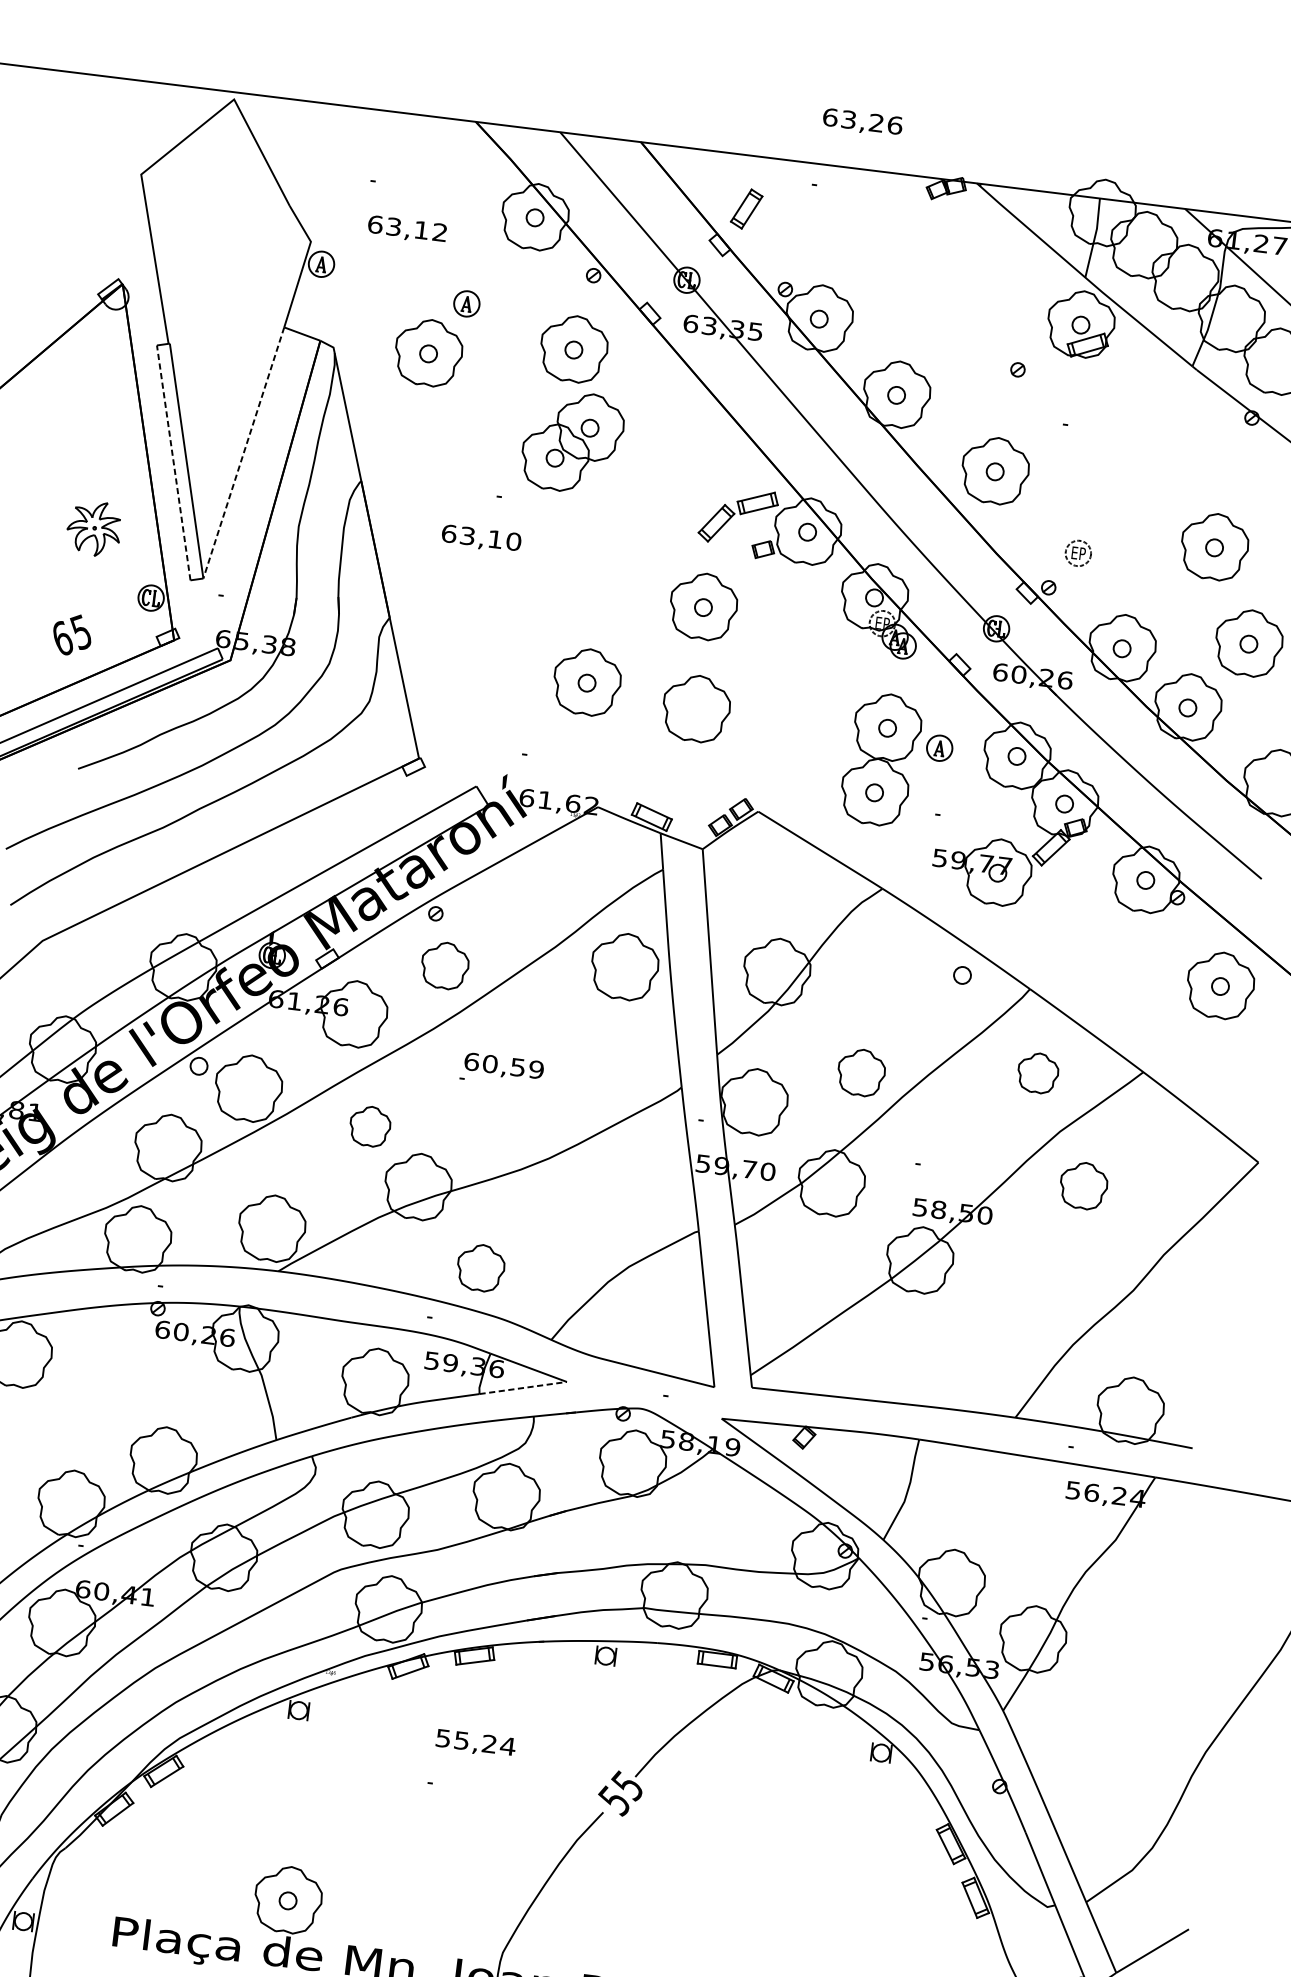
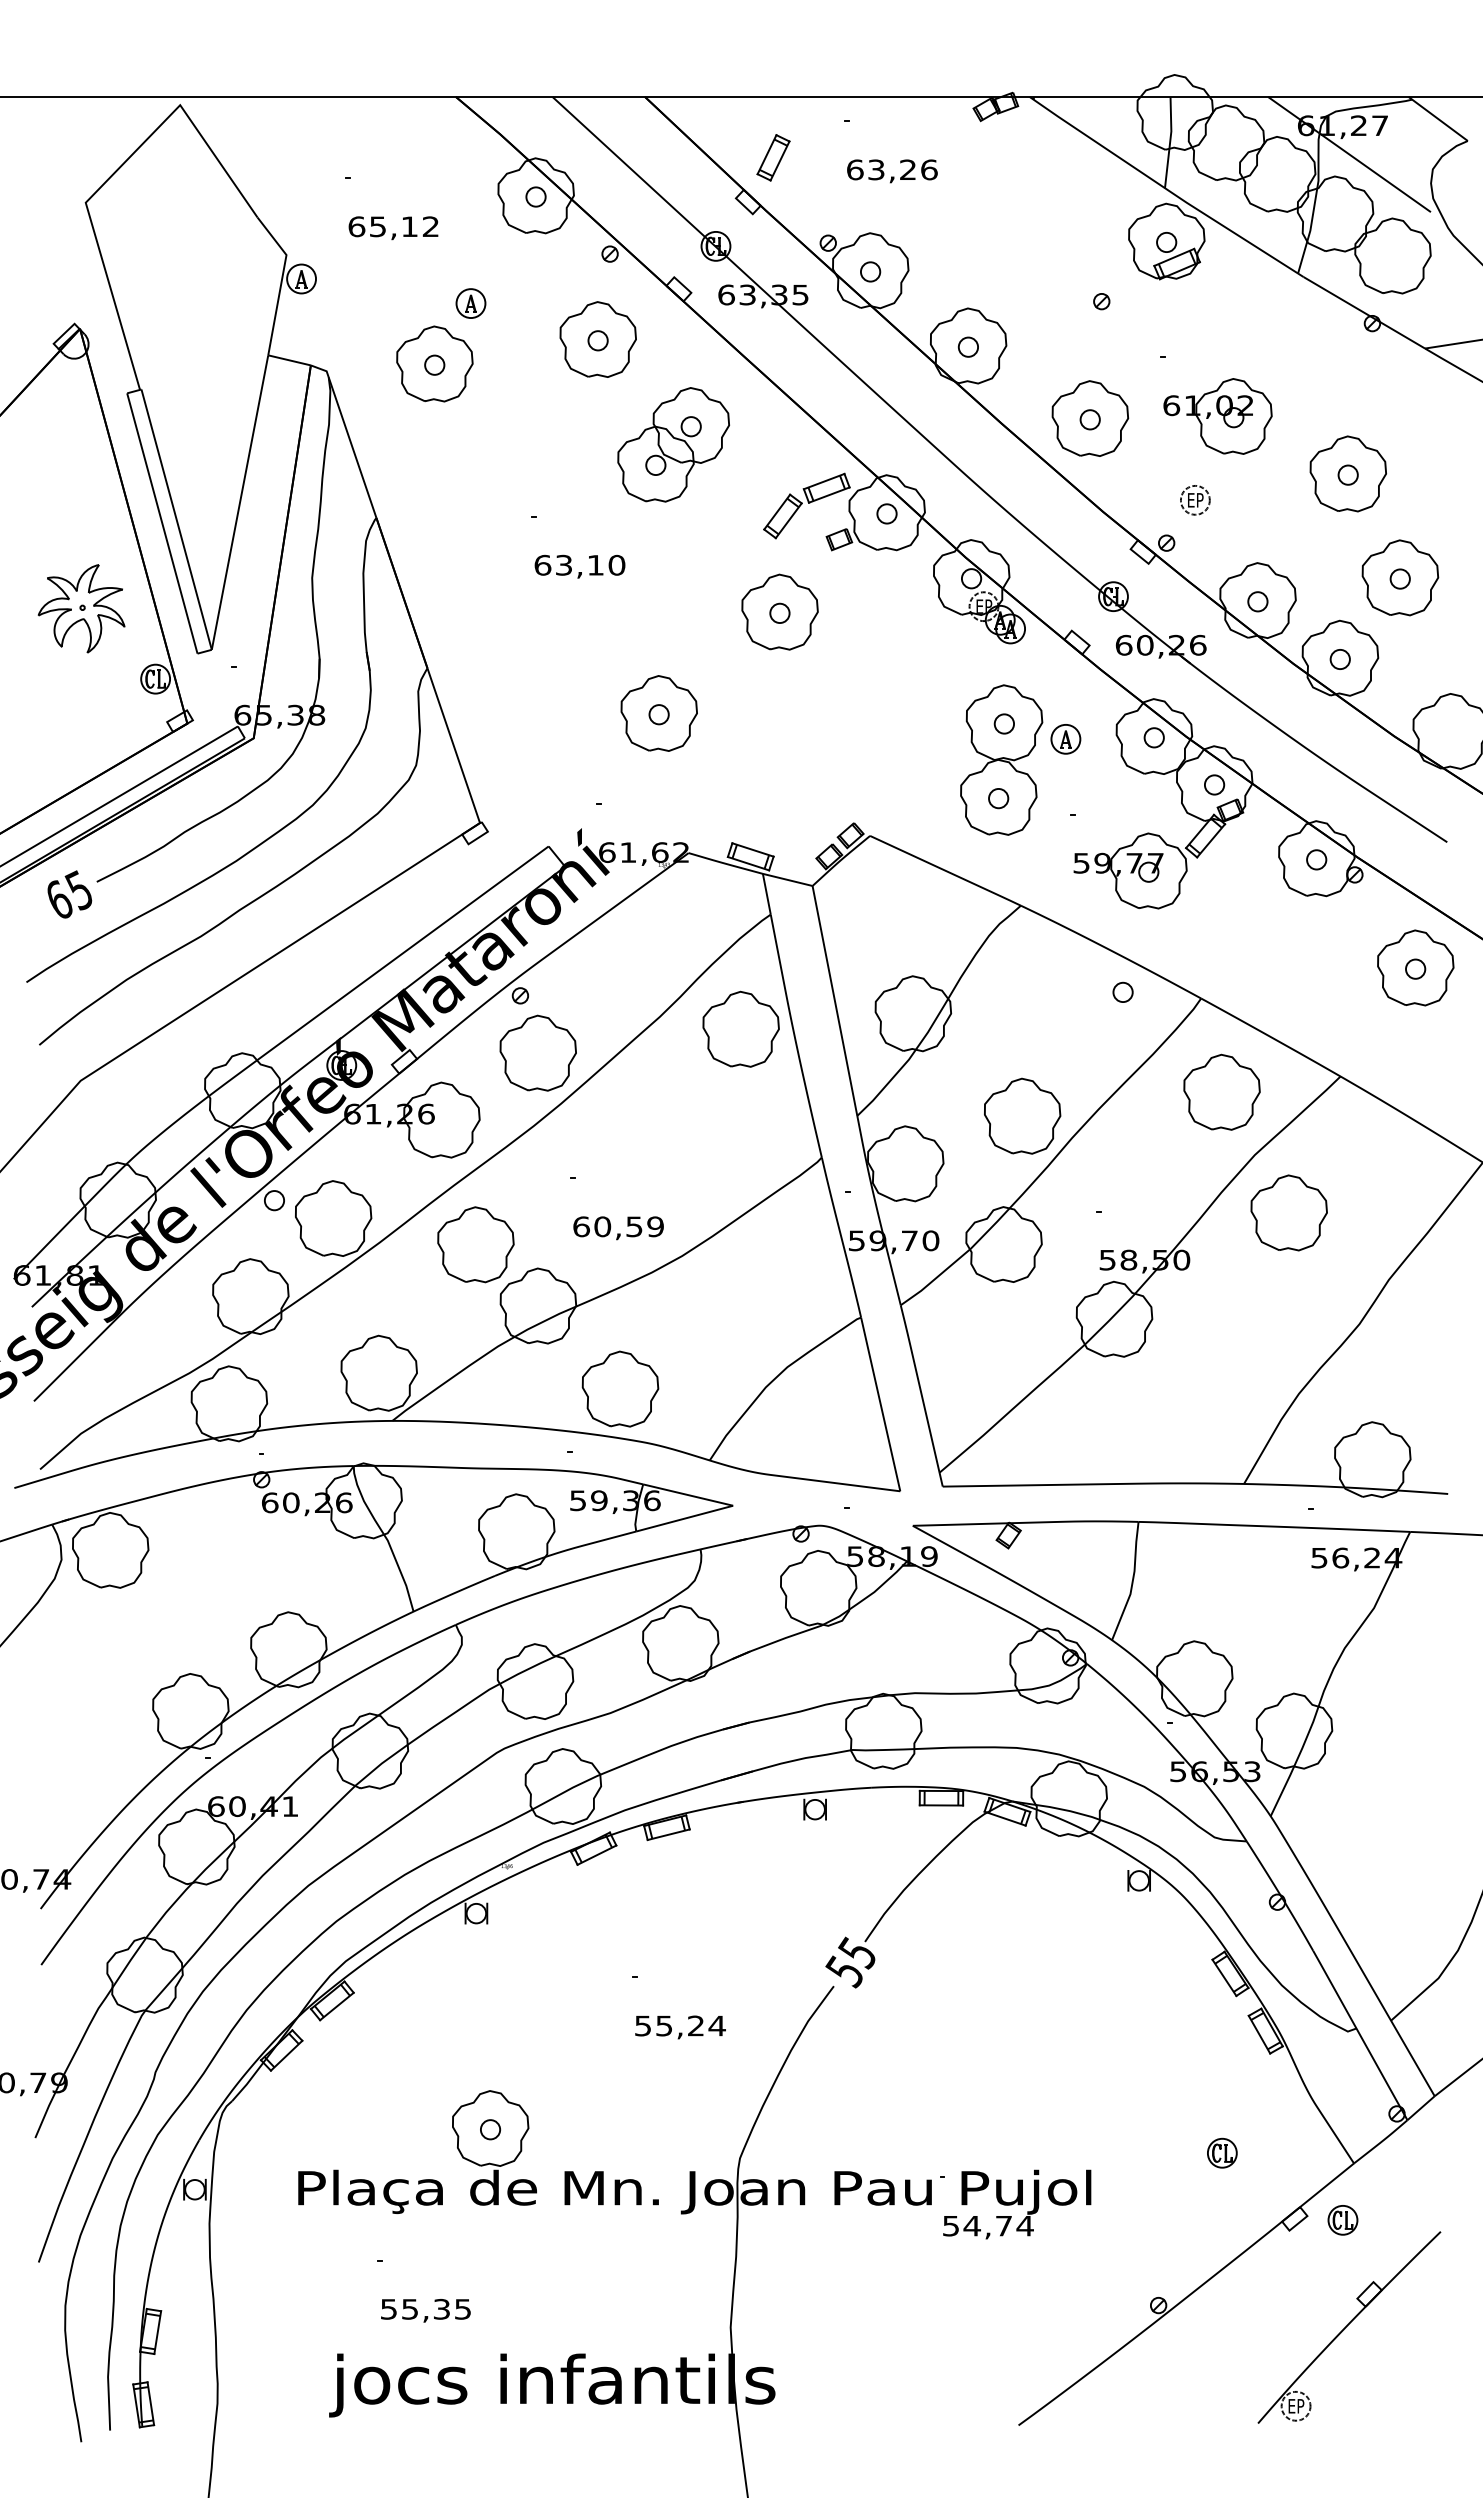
text: (862, 122) -> (892, 171), moved
text: (393, 226) -> (377, 226), 63,12 -> 65,12
part: (572, 441) -> (673, 444), moved
line: (244, 452) -> (240, 502), dashed -> solid
line: (173, 462) -> (162, 523), dashed -> solid
part: (1106, 482) -> (1217, 416), added
part: (94, 528) -> (81, 608), size x1.43
text: (481, 538) -> (579, 566), moved
text: (72, 634) -> (69, 894), moved
part: (696, 707) -> (785, 727), removed
part: (444, 965) -> (537, 1052), size x1.43
text: (503, 1067) -> (618, 1228), moved
part: (861, 1072) -> (1022, 1115), size x1.43
part: (1037, 1072) -> (1221, 1091), size x1.67
part: (369, 1126) -> (475, 1244), size x1.67
part: (1083, 1185) -> (1288, 1212), size x1.43
part: (481, 1267) -> (620, 1388), size x1.43
line: (523, 1387) -> (684, 1518), dashed -> solid
text: (475, 1743) -> (680, 2027), moved

